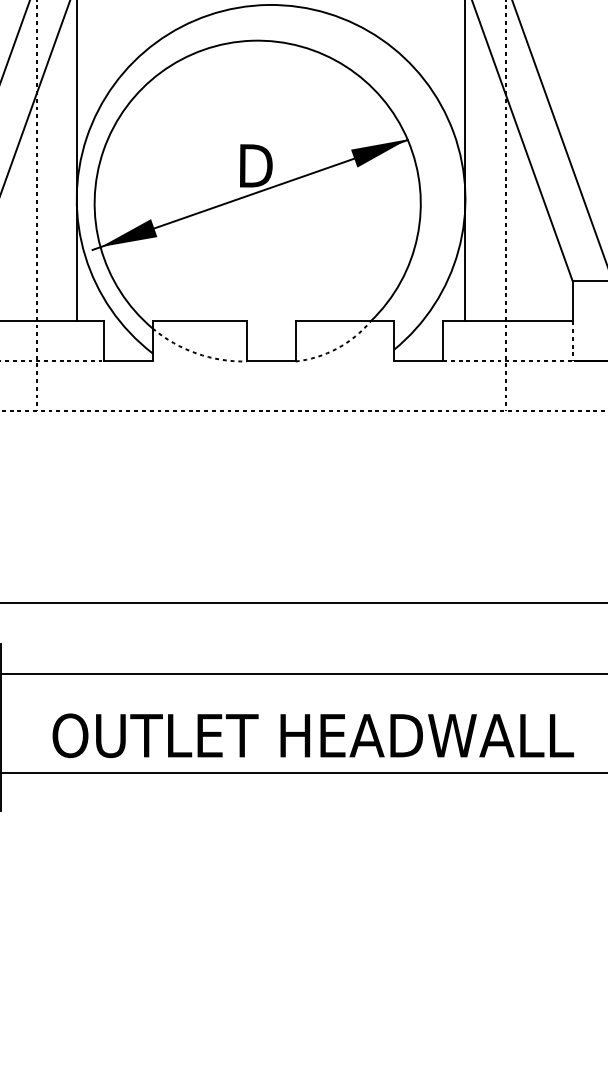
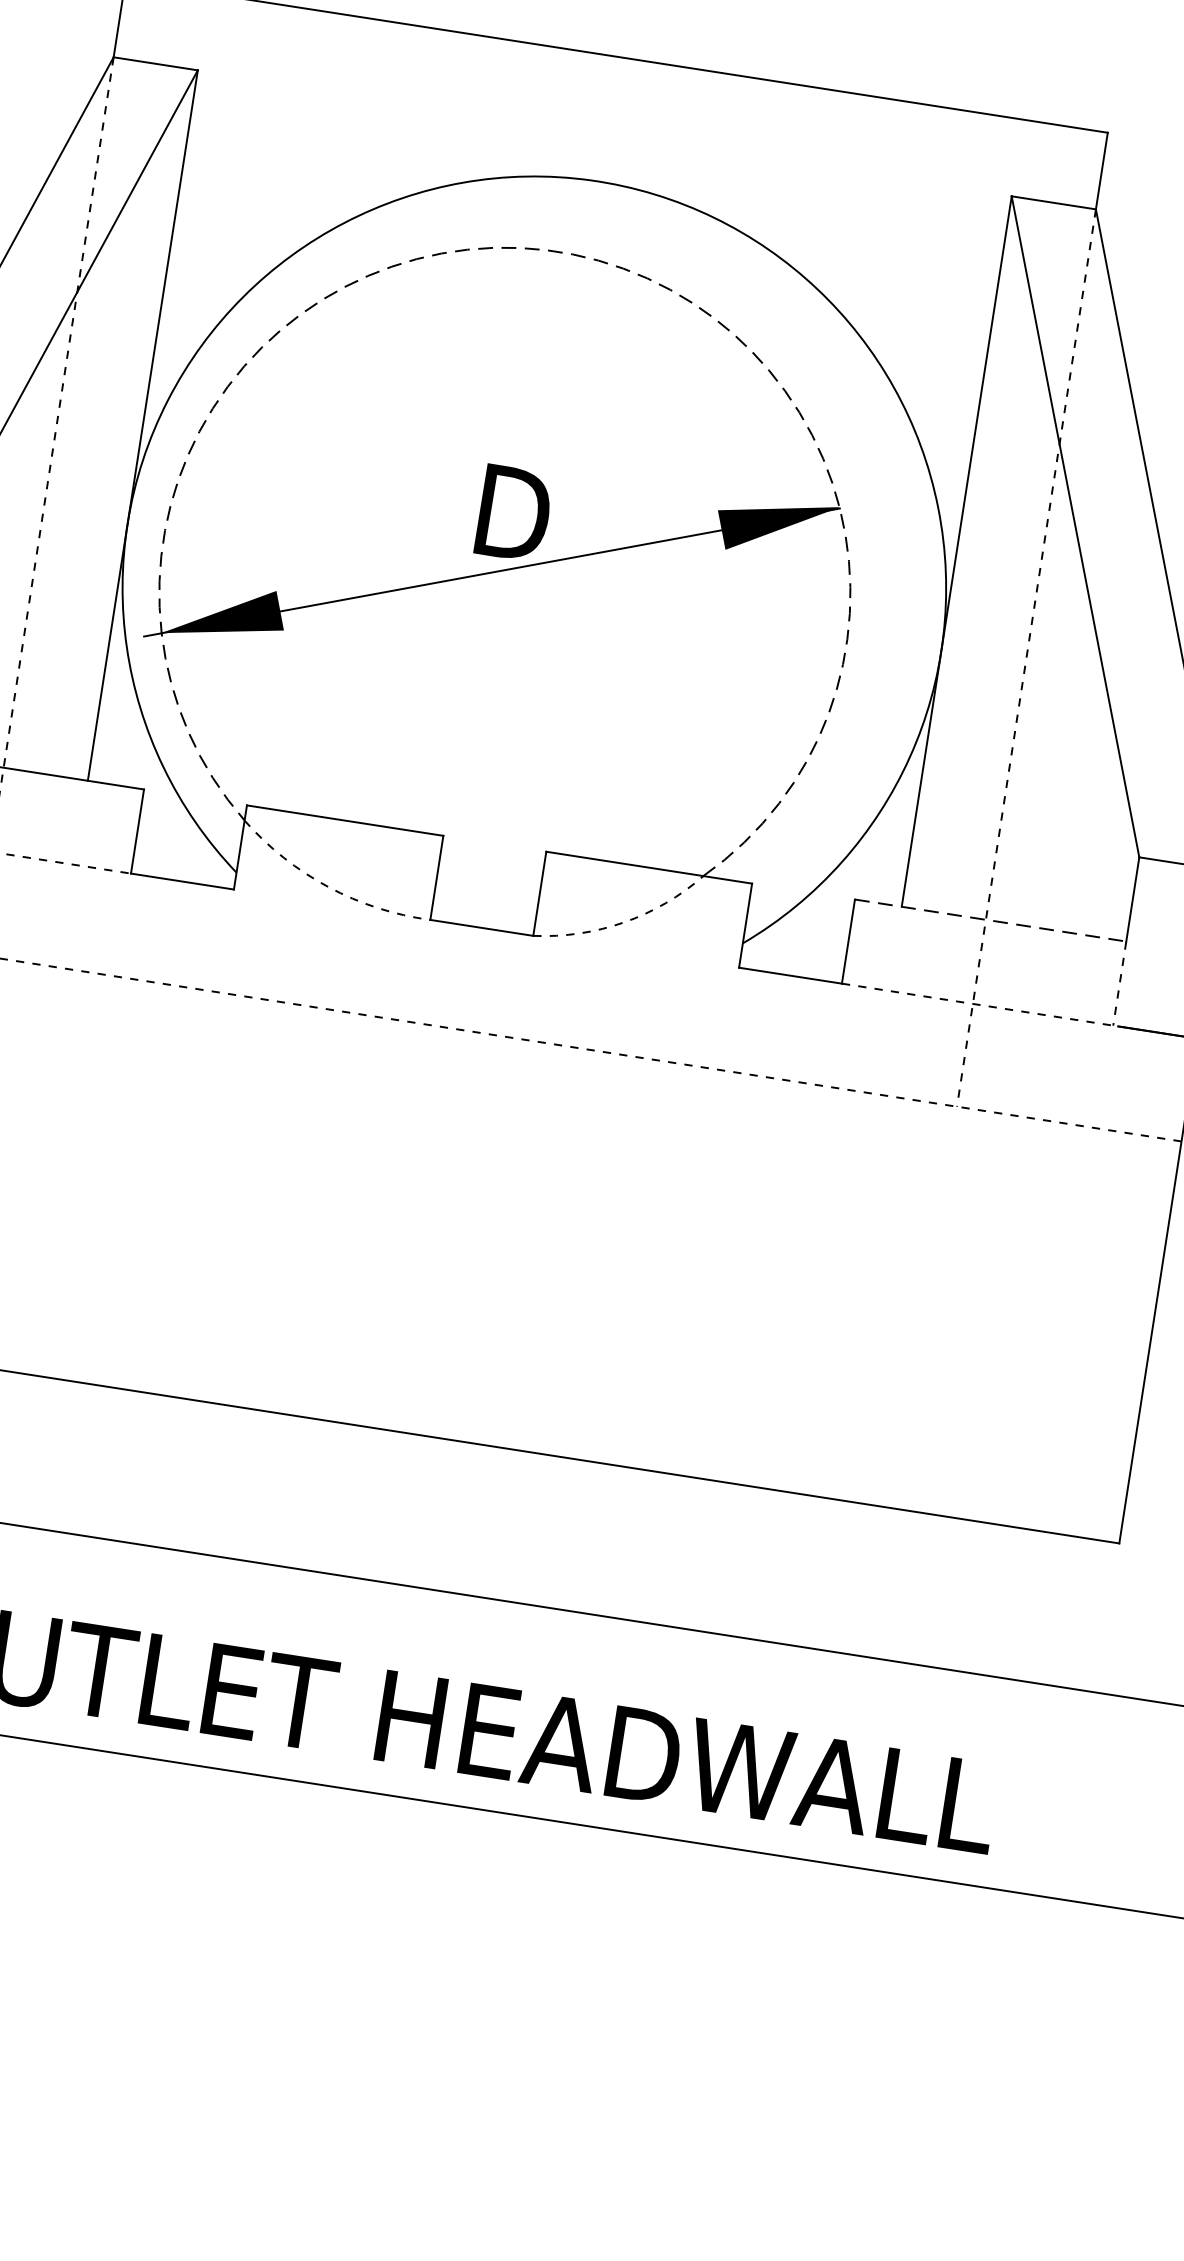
arc: (252, 40) -> (546, 249), solid -> dashed
line: (507, 321) -> (989, 920), solid -> dashed

